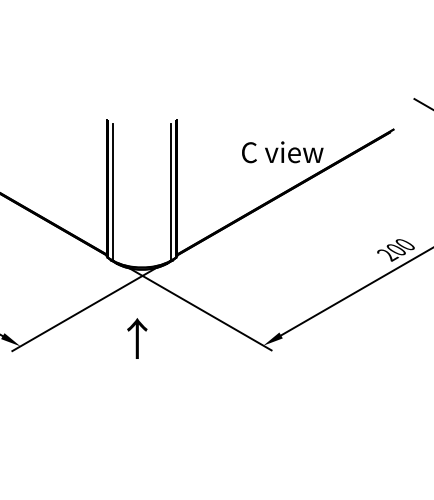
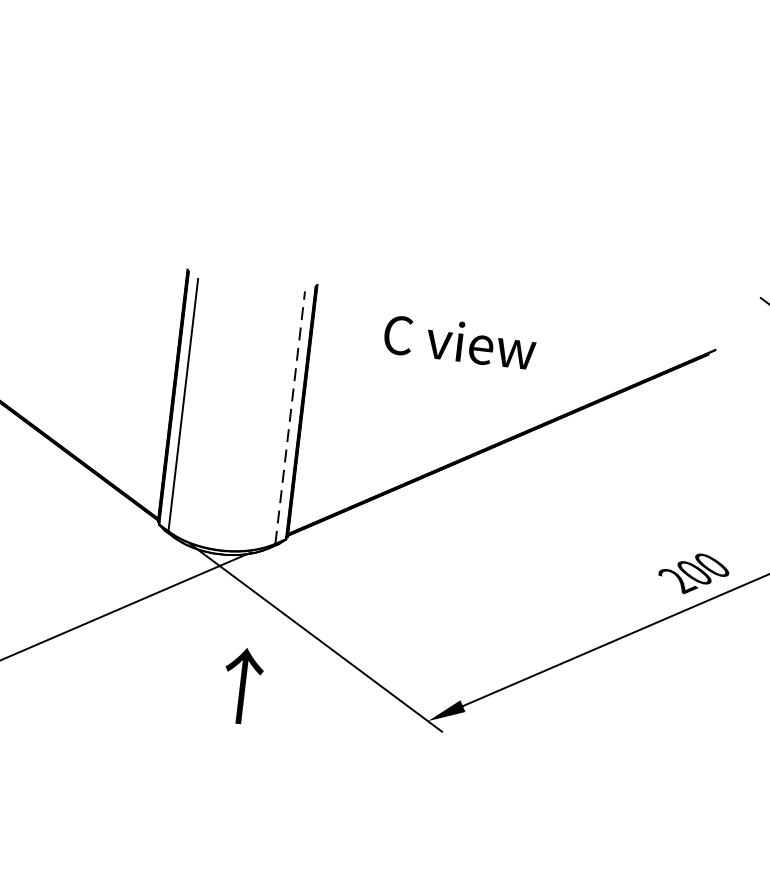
text: (282, 152) -> (459, 342), moved
line: (170, 191) -> (289, 415), solid -> dashed
text: (137, 338) -> (242, 686), moved

